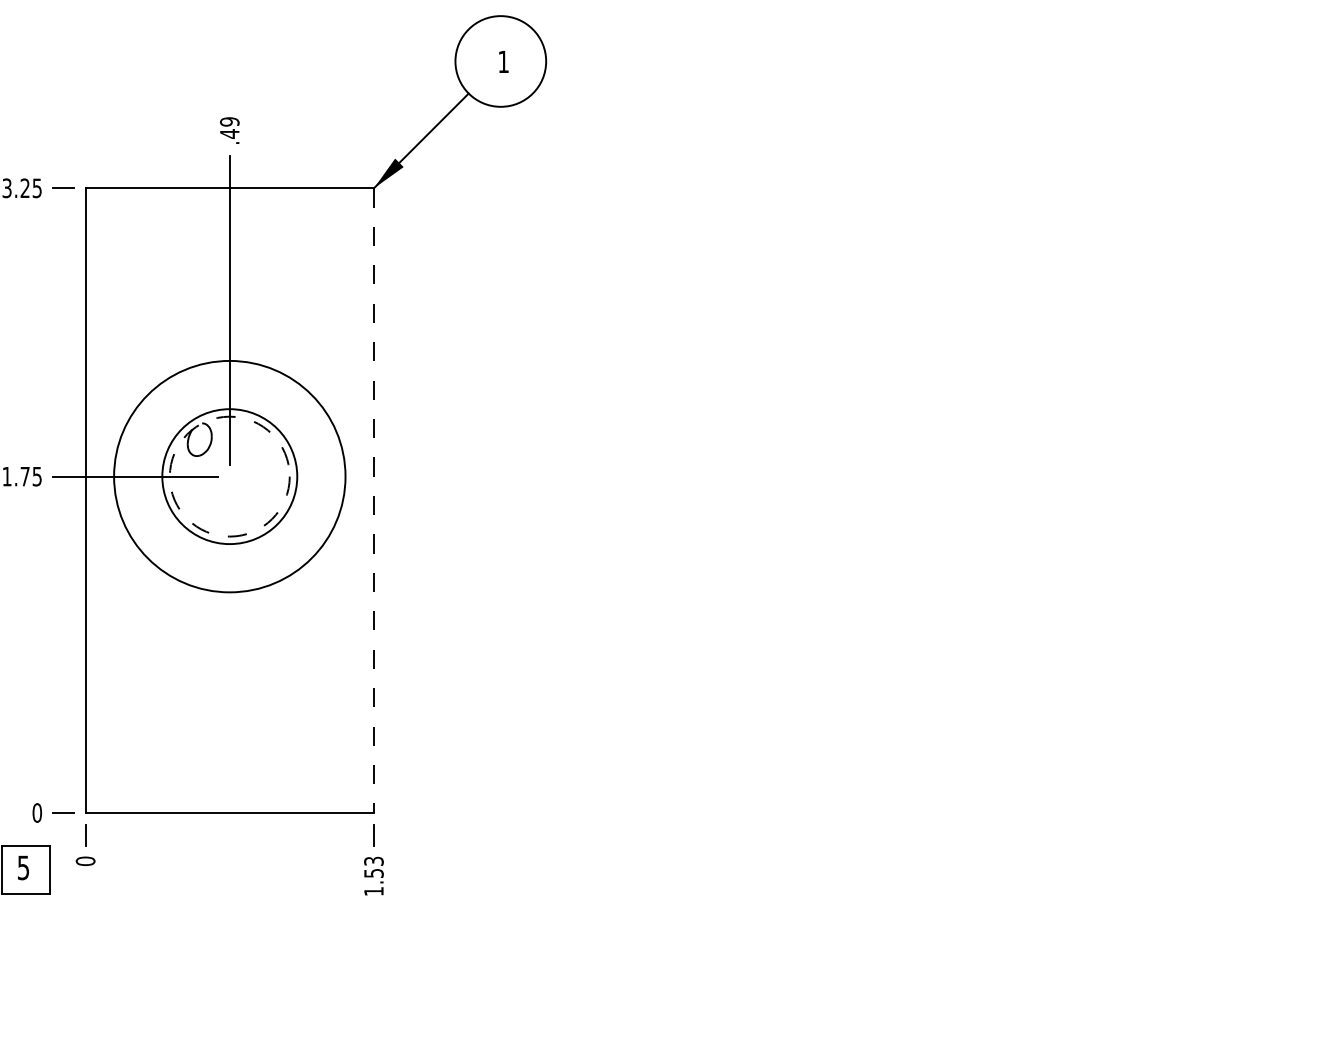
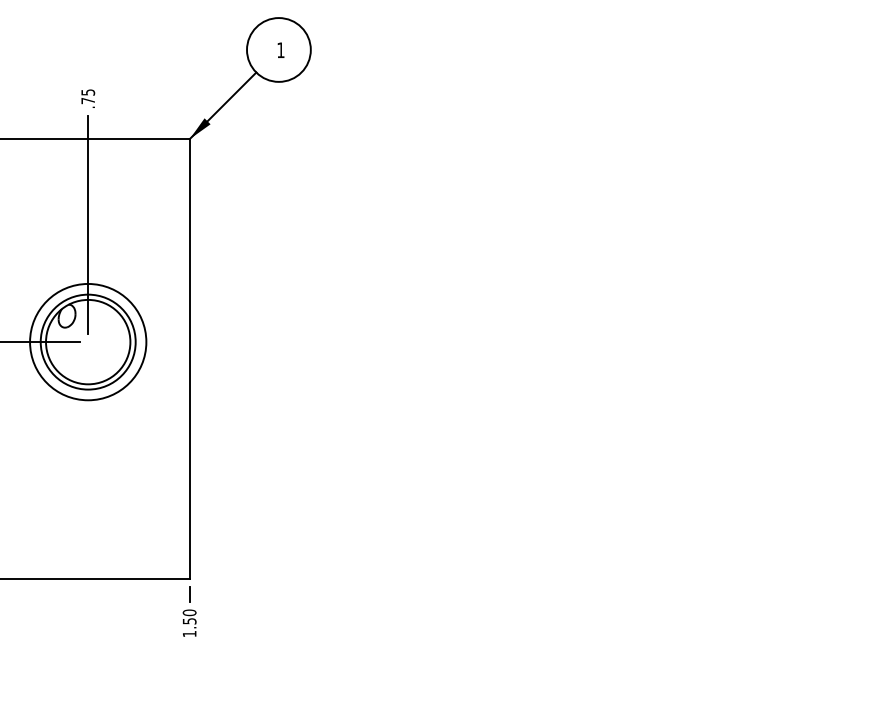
text: (229, 128) -> (87, 97), .49 -> .75
circle: (229, 476) -> (87, 342), dashed -> solid
circle: (229, 476) -> (87, 342), size x0.71
line: (373, 501) -> (189, 359), dashed -> solid
text: (373, 860) -> (189, 612), 1.53 -> 1.50

